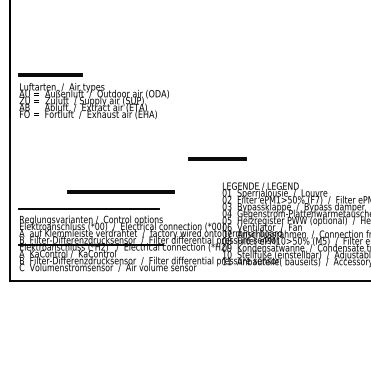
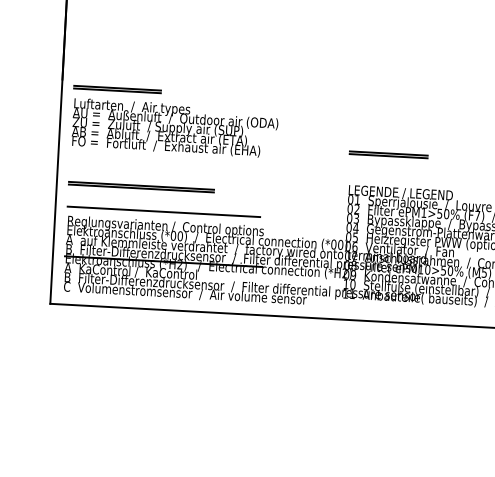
part: (93, 96) -> (174, 121), moved
line: (217, 158) -> (388, 154), moved
line: (120, 191) -> (140, 186), moved

